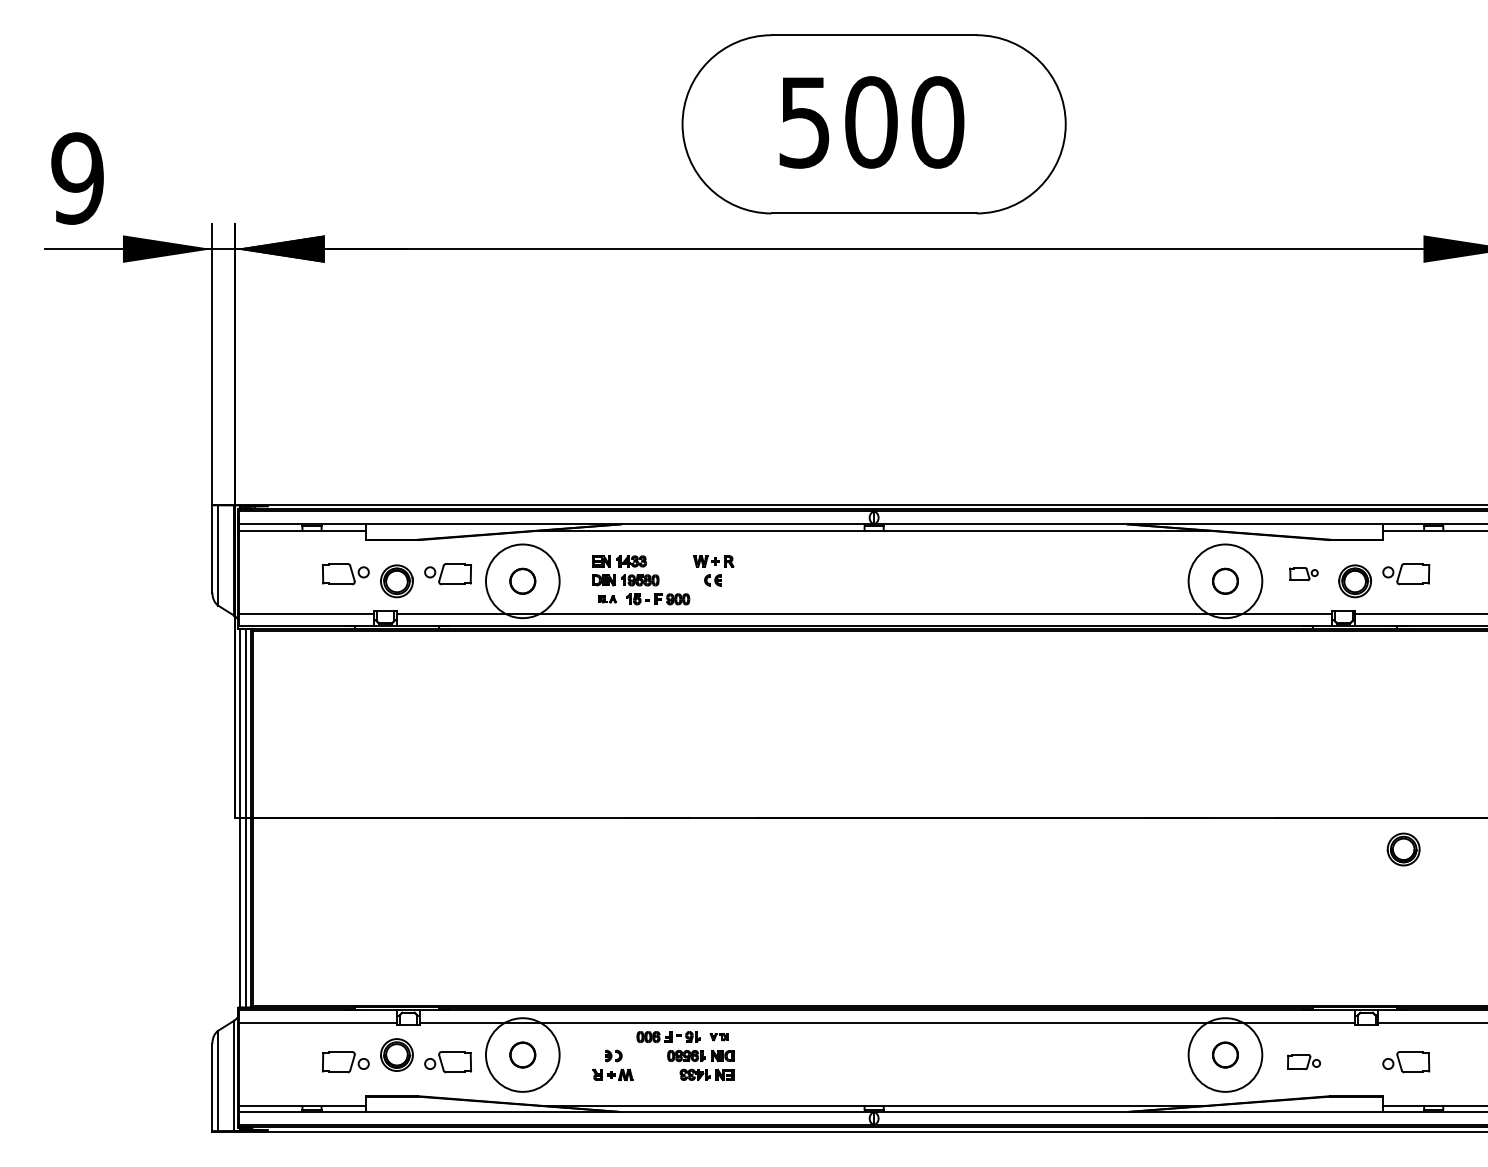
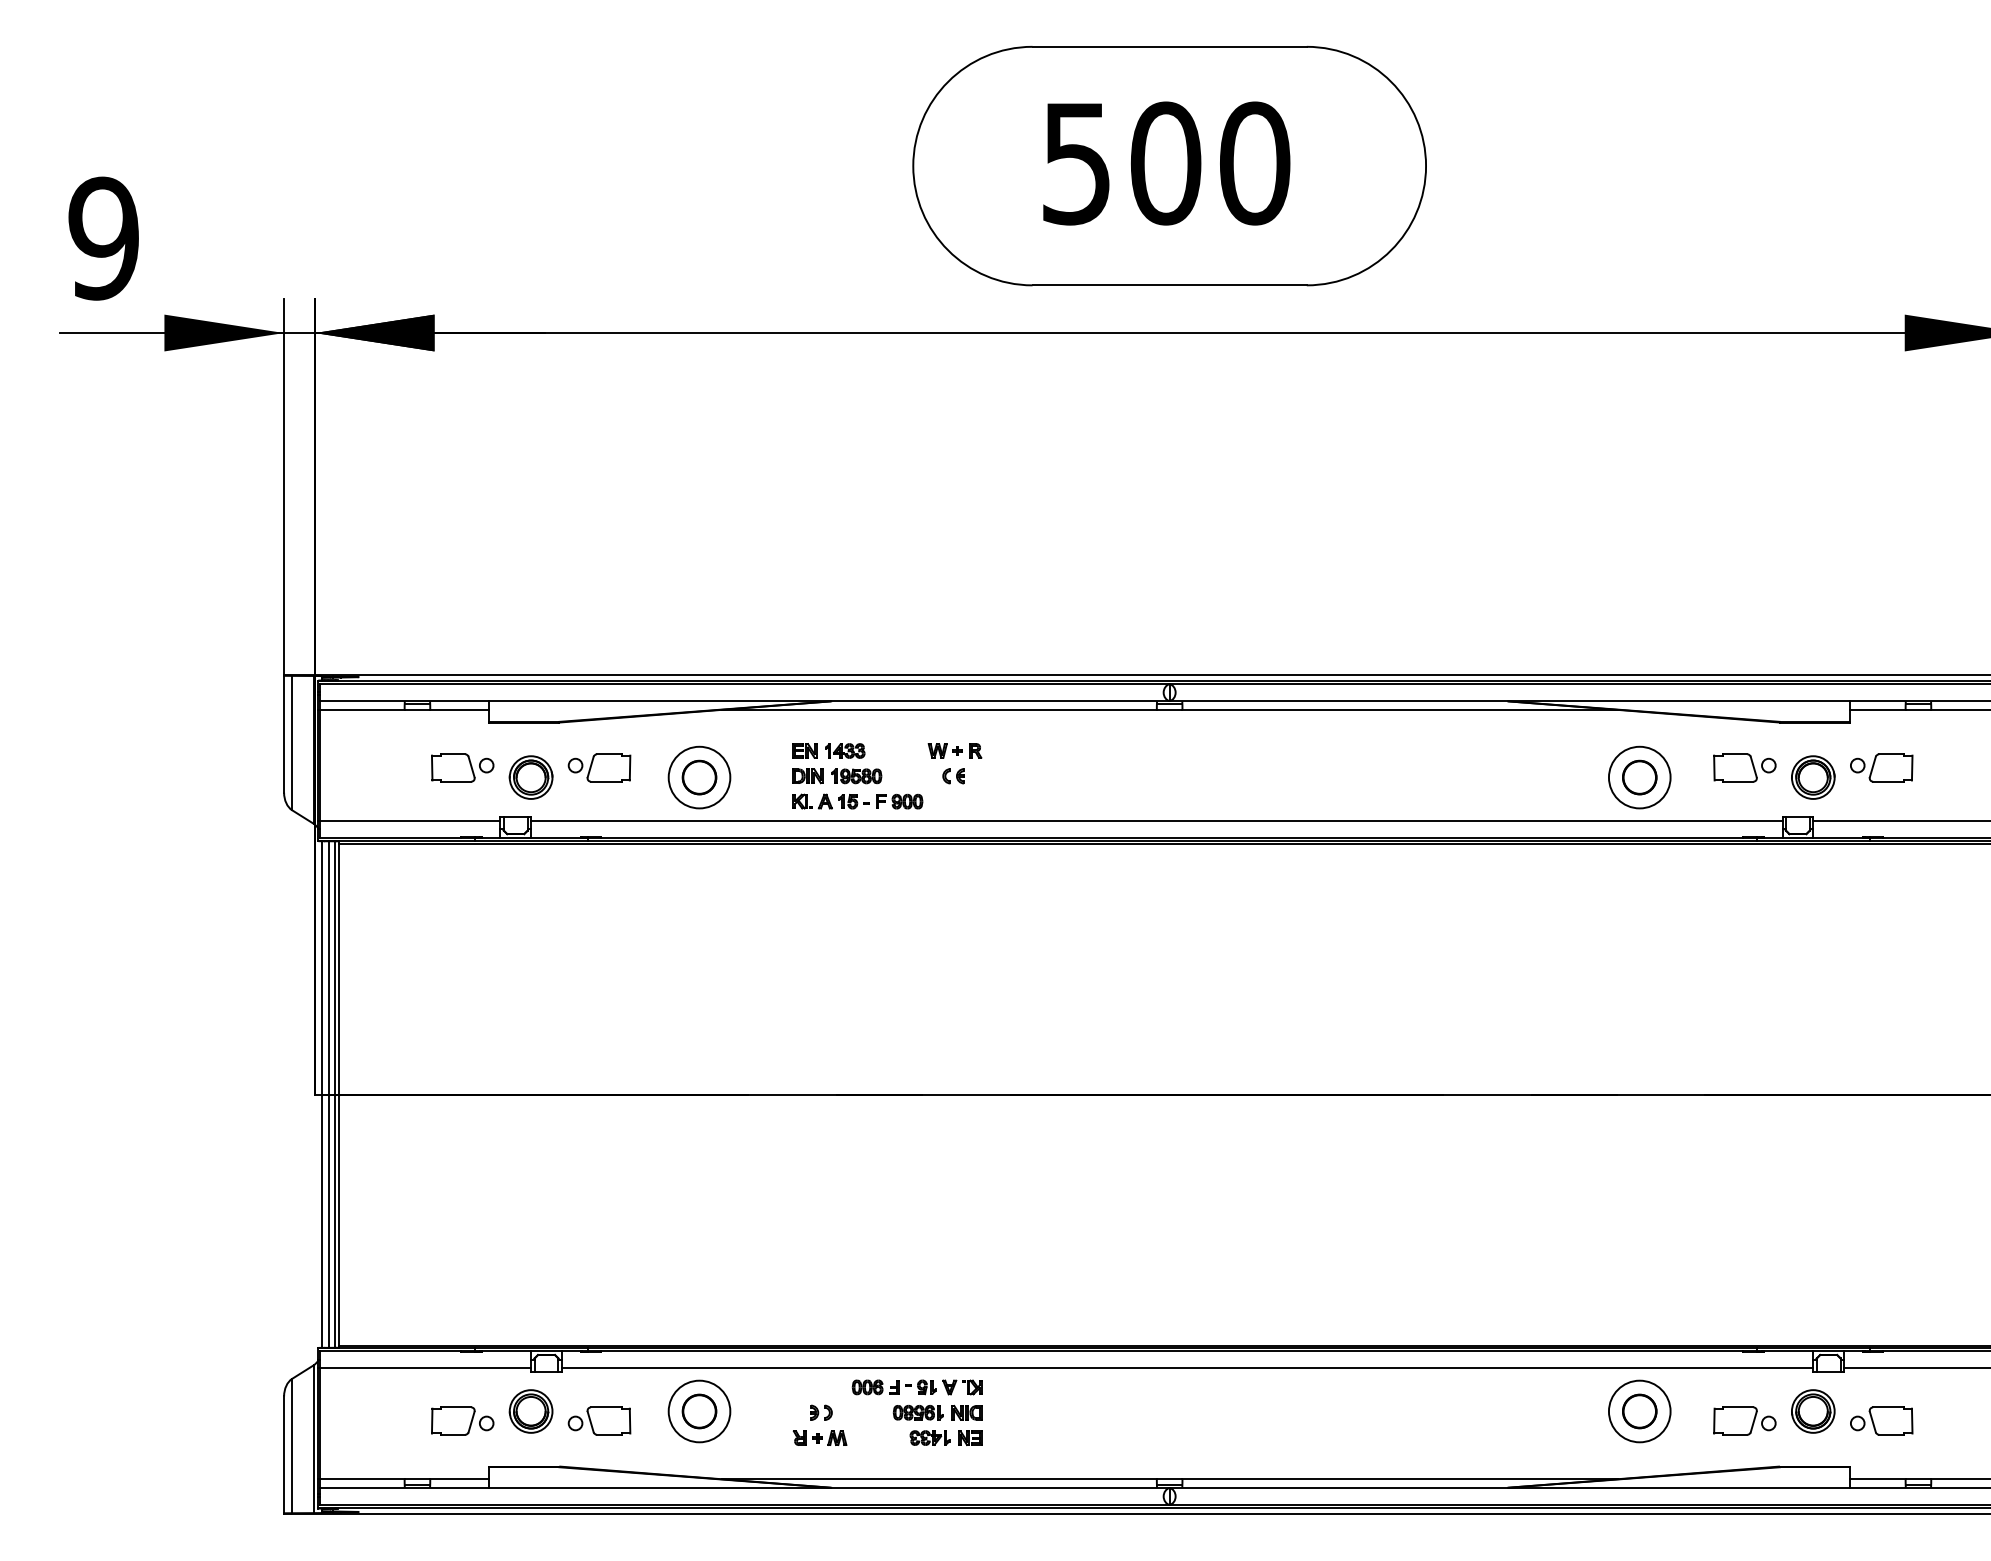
part: (1303, 573) -> (1744, 767), size x1.67
circle: (522, 581) -> (699, 777), size x0.62
circle: (1225, 581) -> (1639, 777), size x0.62
part: (607, 599) -> (812, 801), size x1.67
part: (1403, 849) -> (1813, 1411), moved
part: (719, 1037) -> (962, 1387), size x1.67
circle: (522, 1055) -> (699, 1411), size x0.62
circle: (1225, 1055) -> (1639, 1411), size x0.62
part: (1303, 1061) -> (1744, 1420), size x1.43

